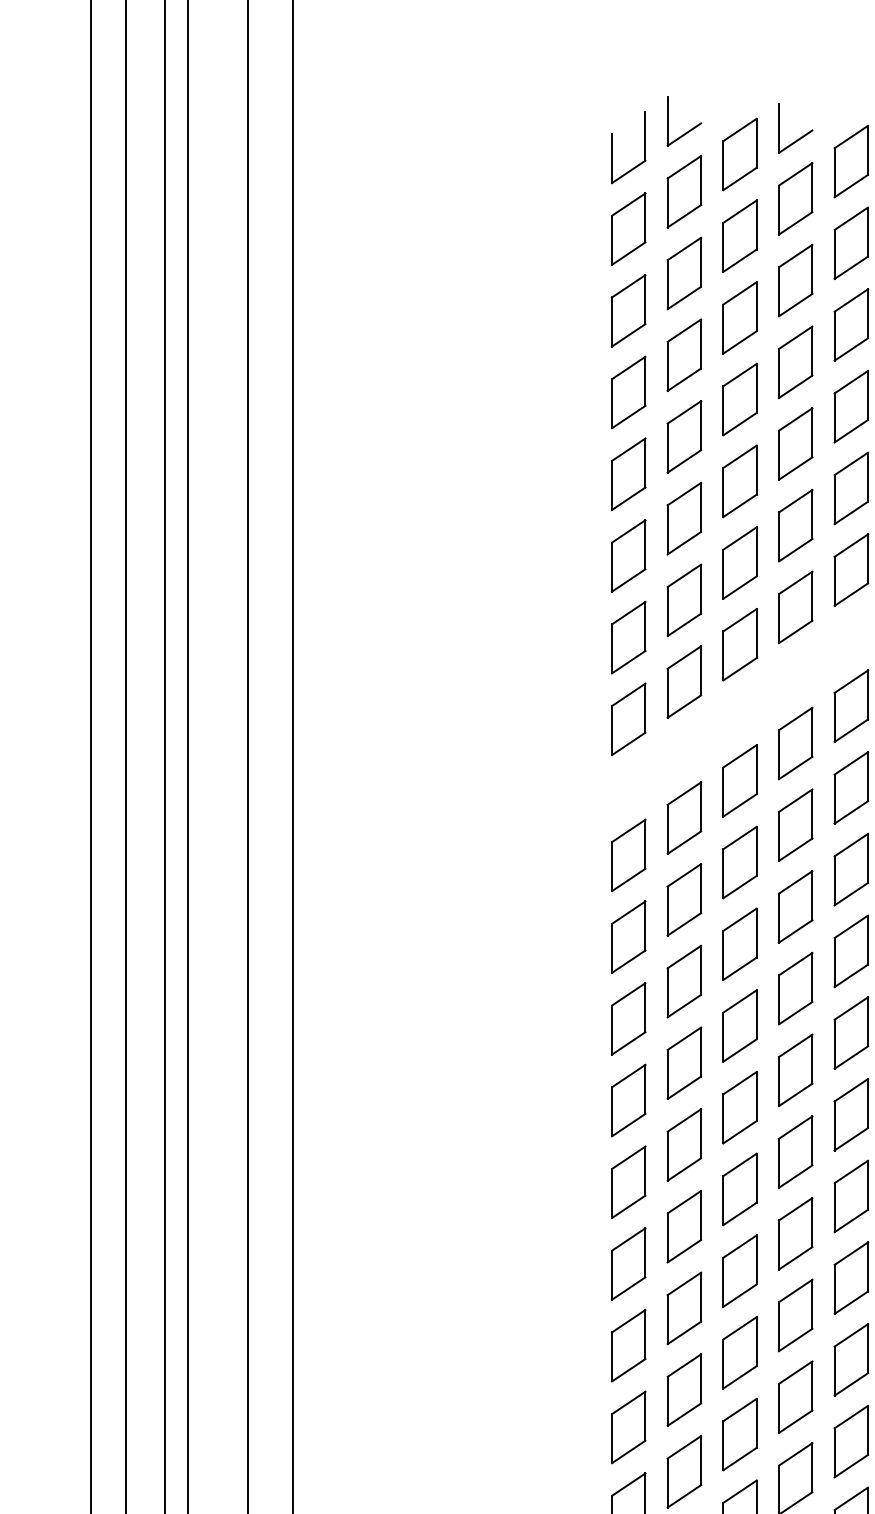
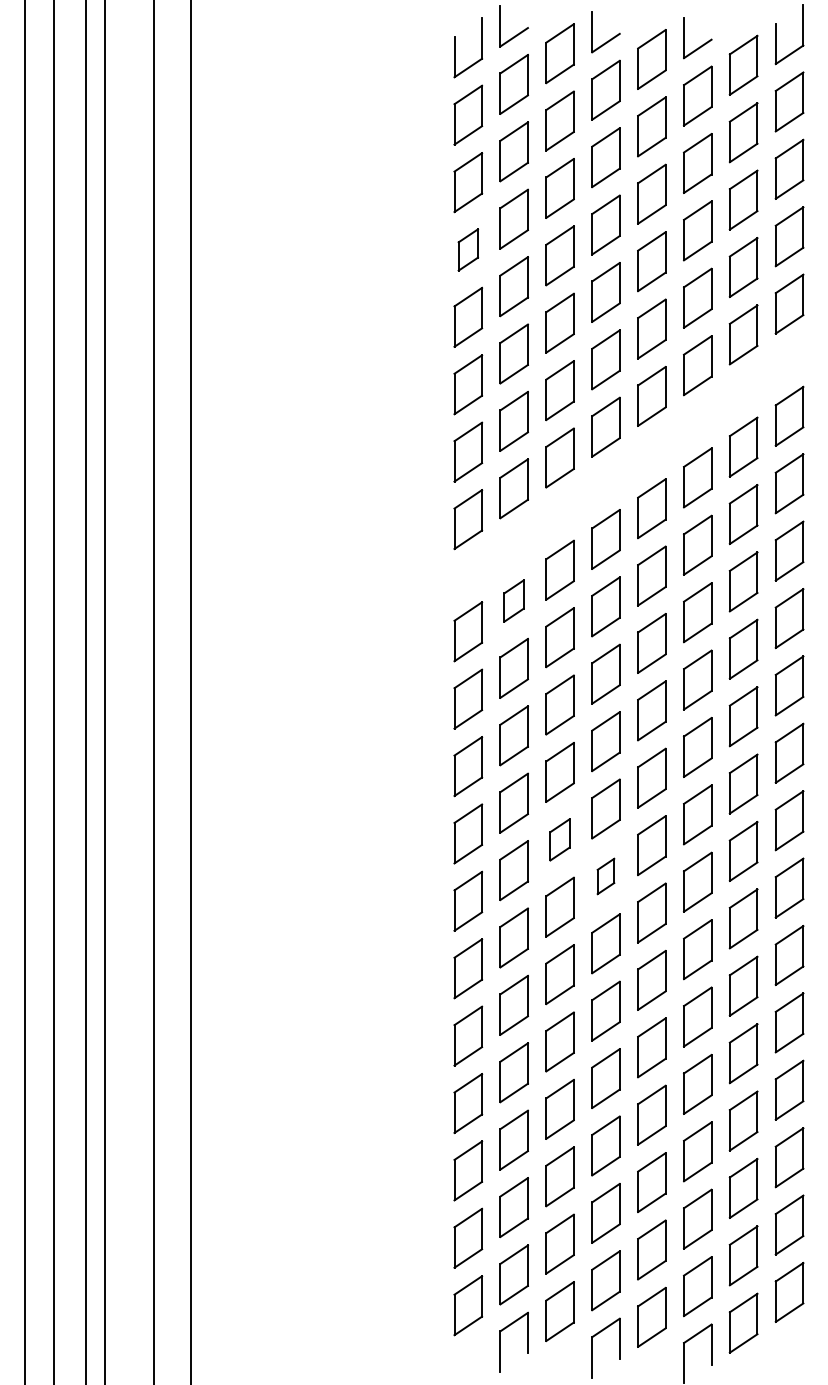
part: (628, 391) -> (468, 249), size x0.7
part: (683, 817) -> (513, 600), size x0.7
part: (739, 1107) -> (559, 839), size x0.7
part: (795, 1152) -> (605, 876), size x0.6

